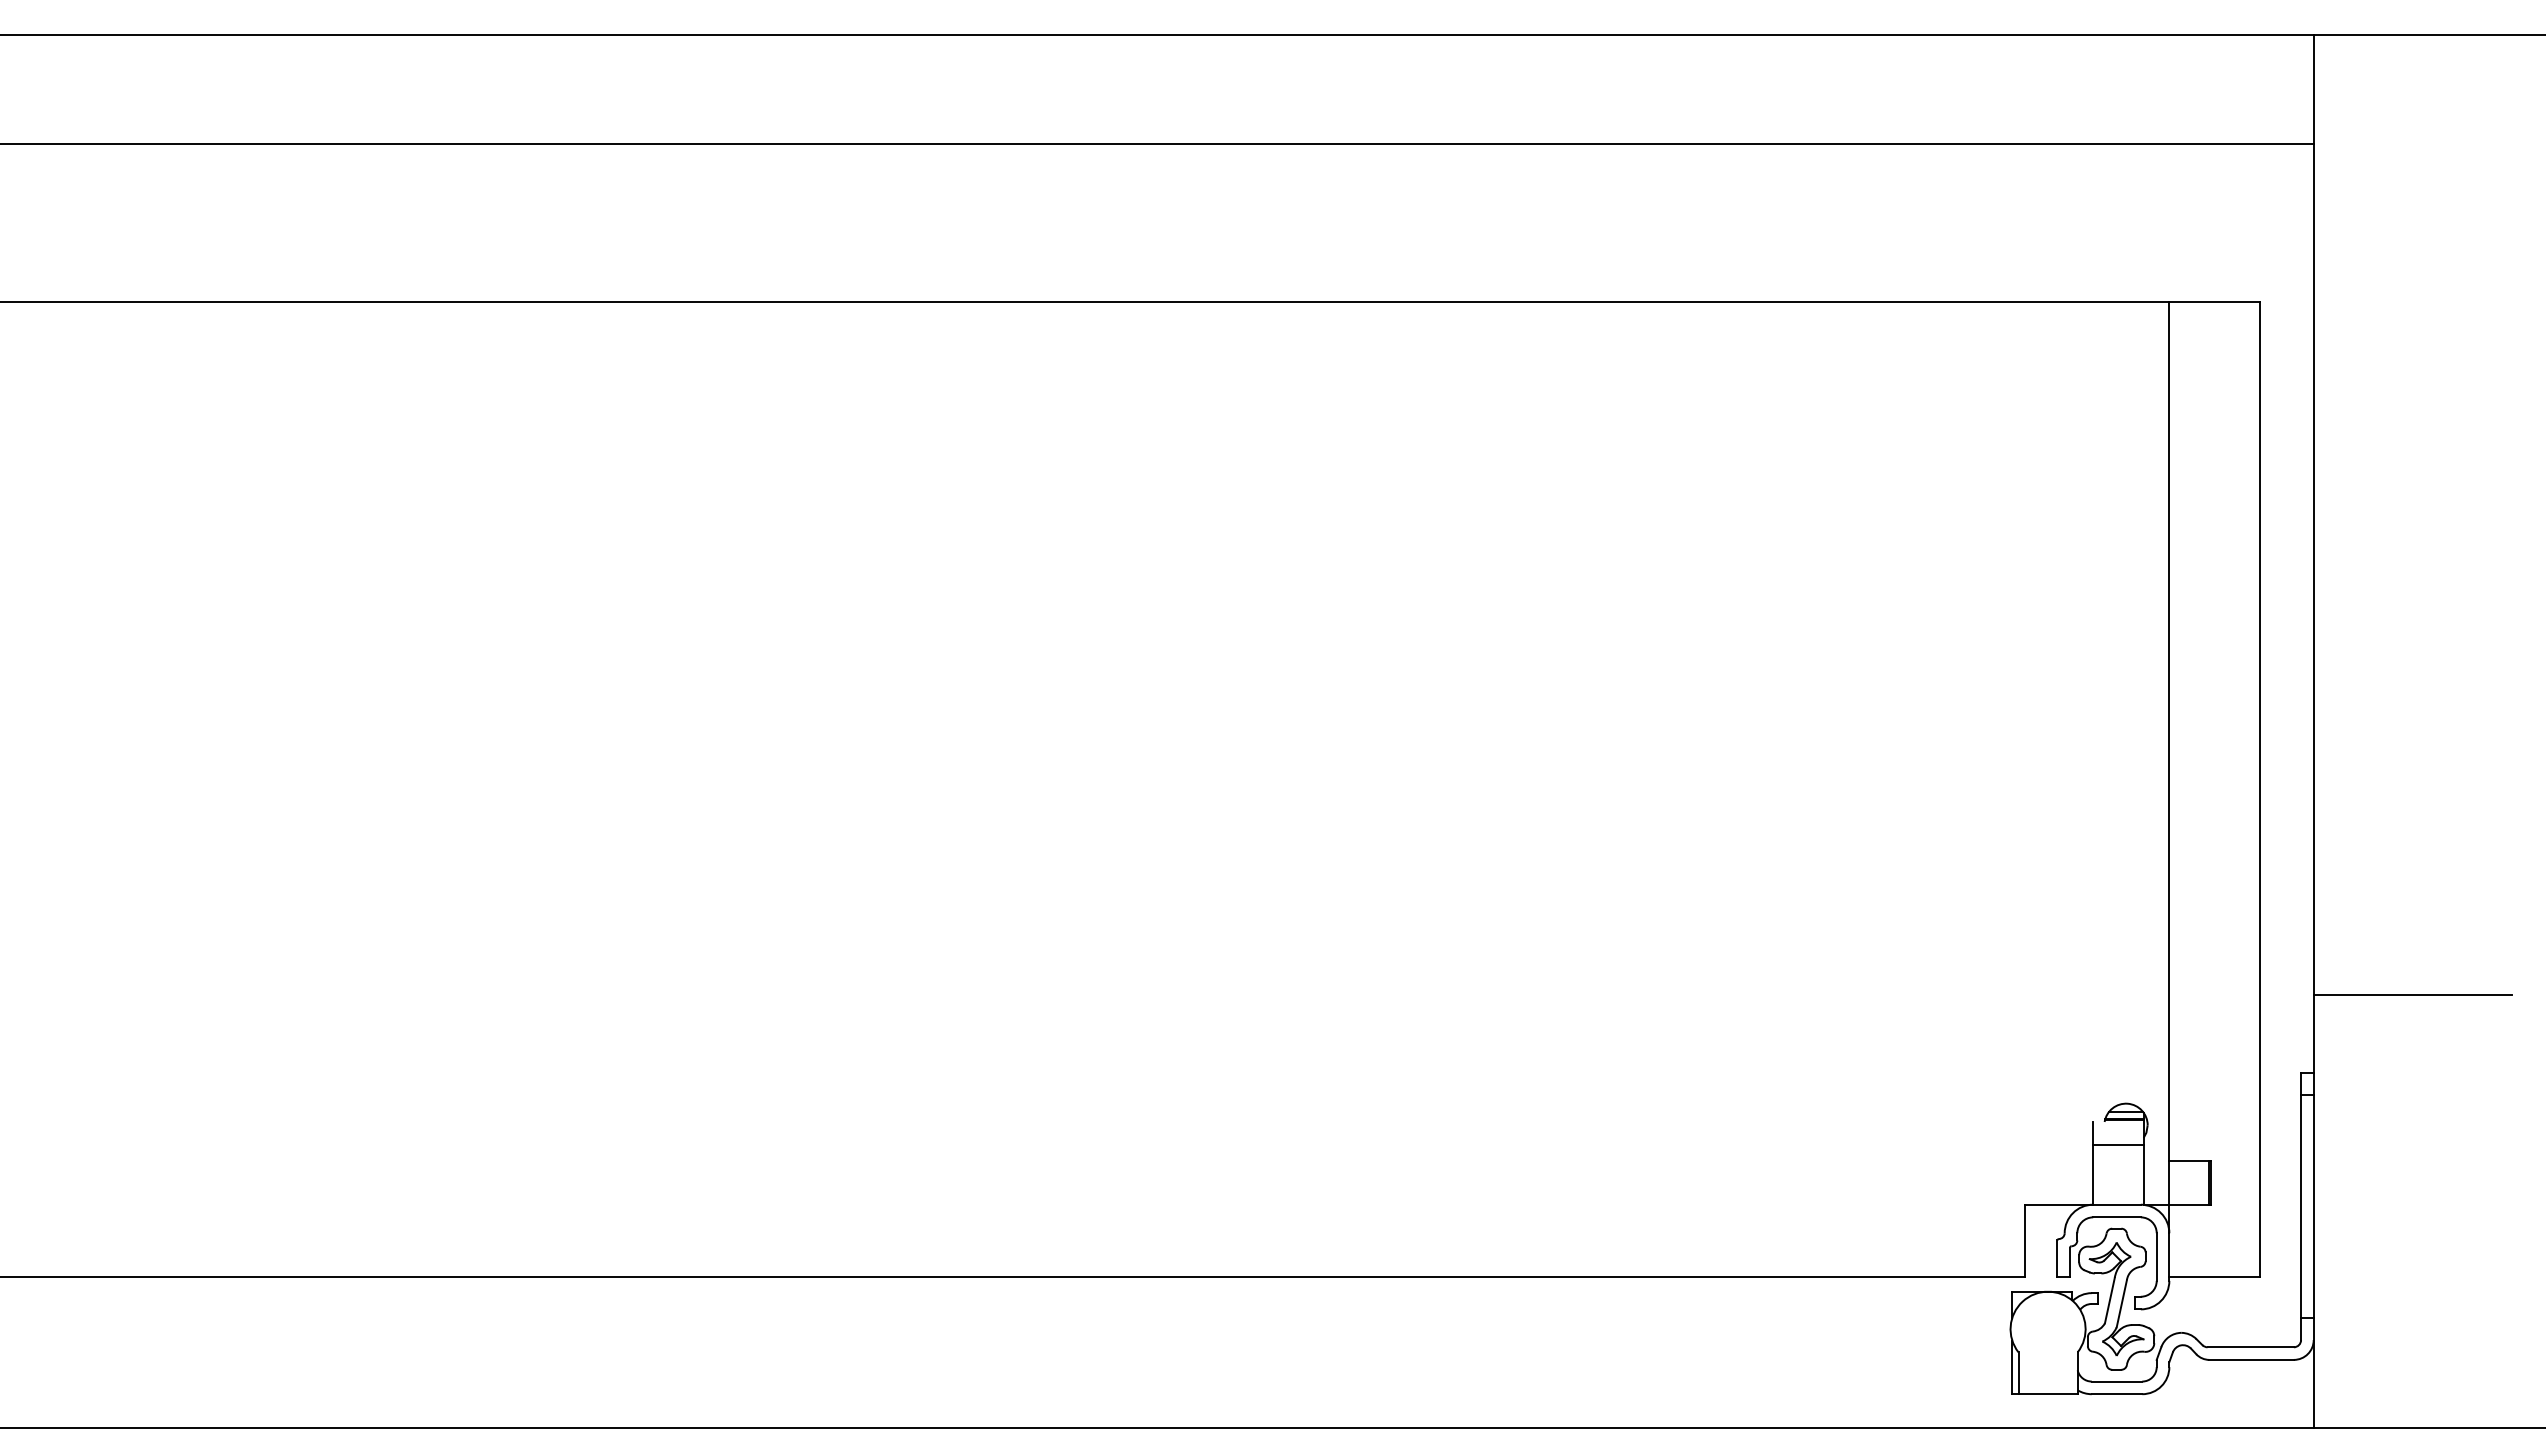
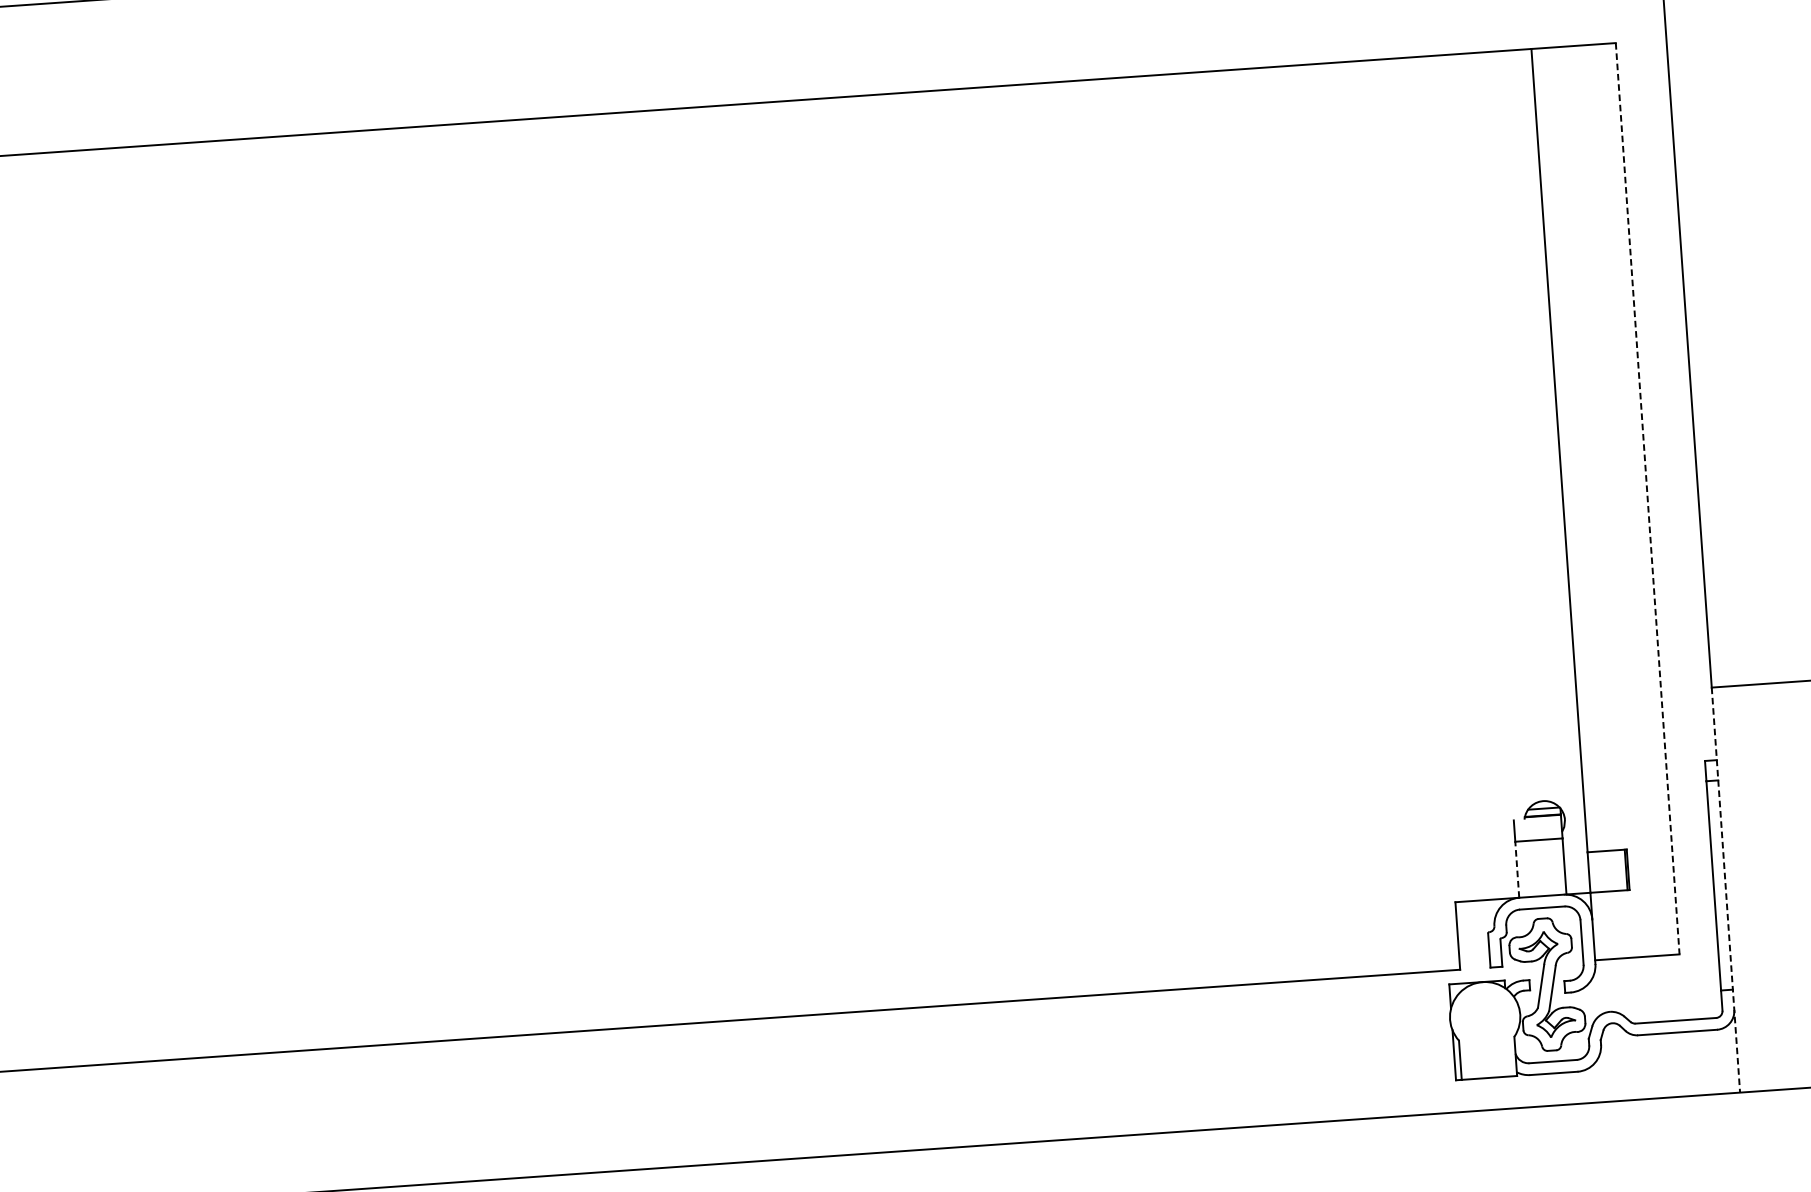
line: (2259, 790) -> (1647, 499), solid -> dashed
line: (2093, 1174) -> (1517, 869), solid -> dashed
line: (2313, 1211) -> (1725, 889), solid -> dashed

